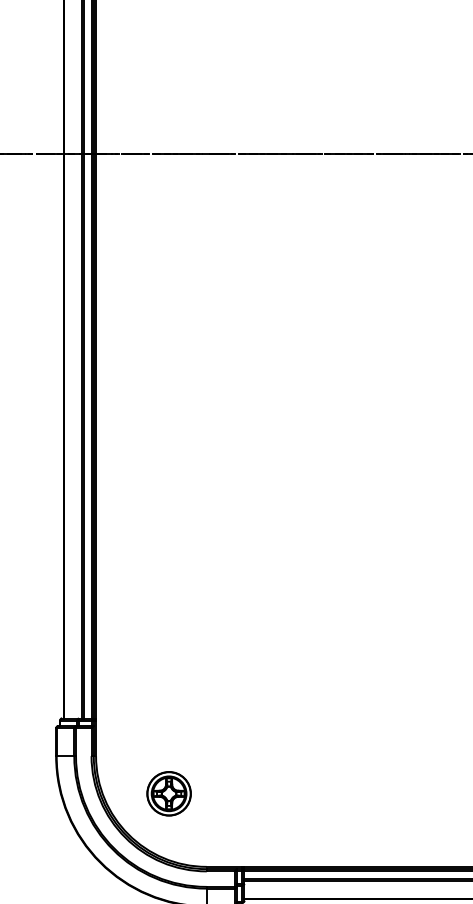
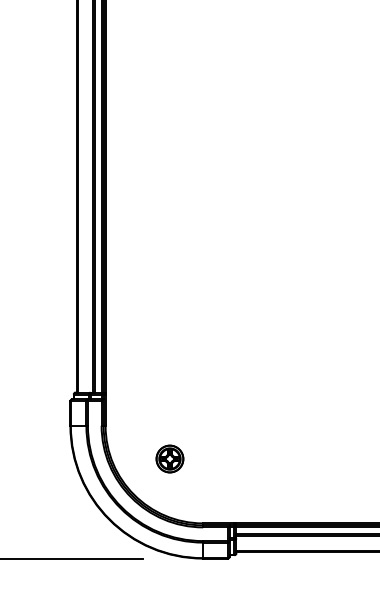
part: (168, 793) -> (169, 458), size x0.7

